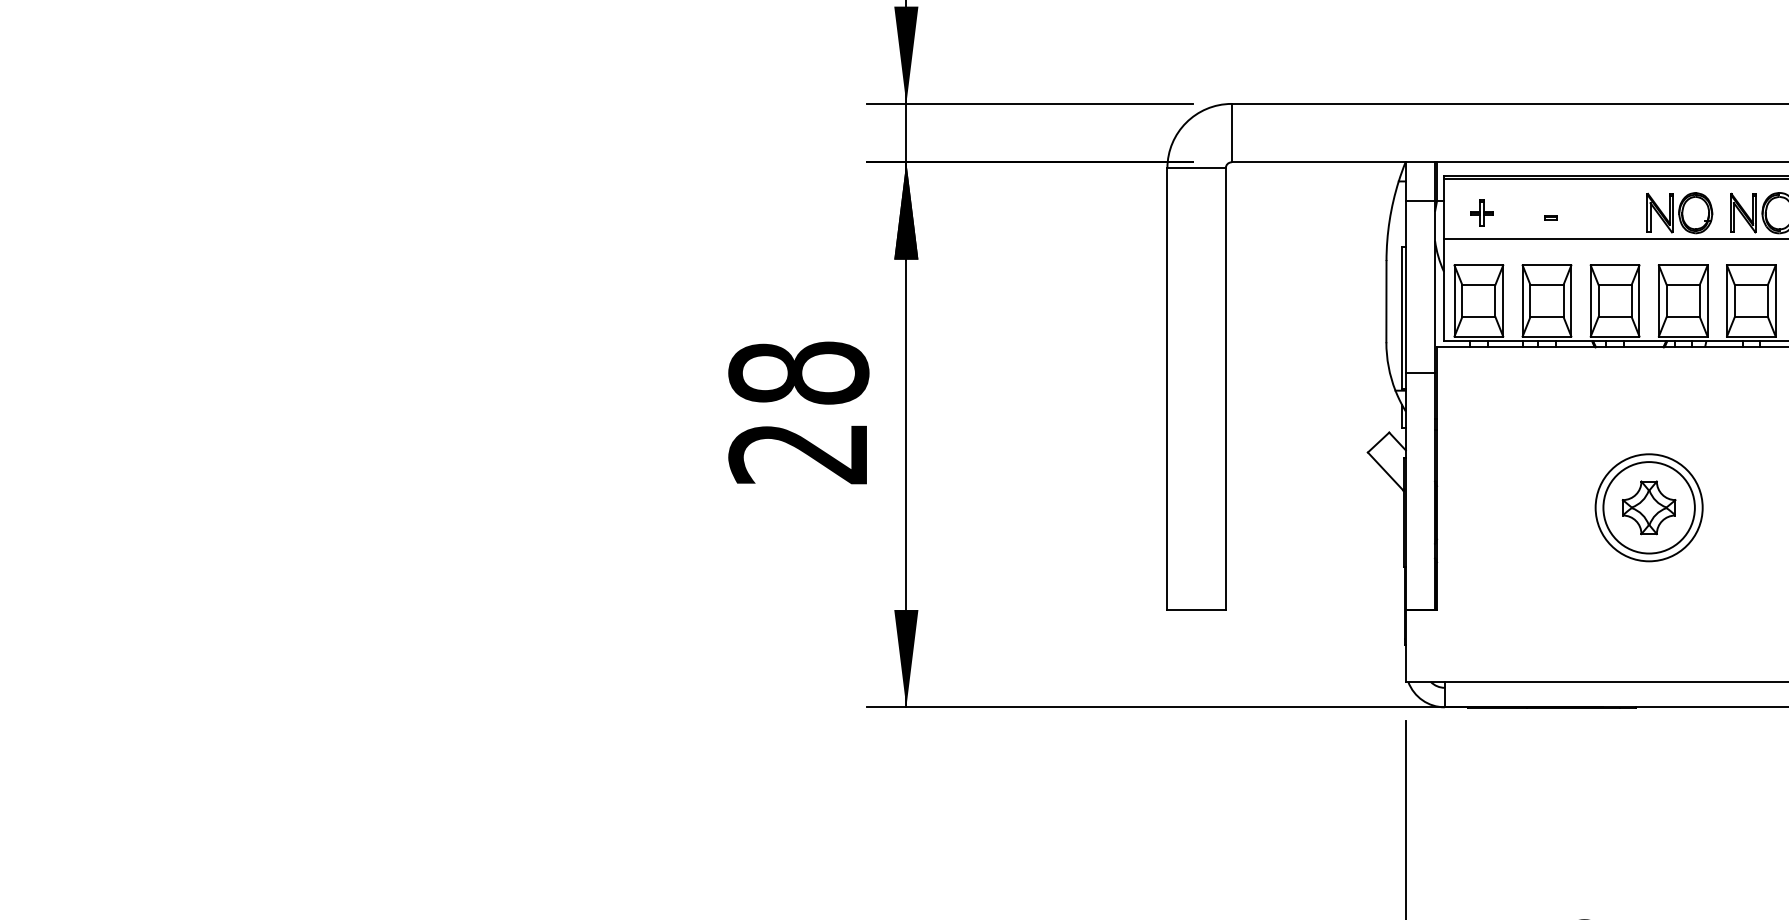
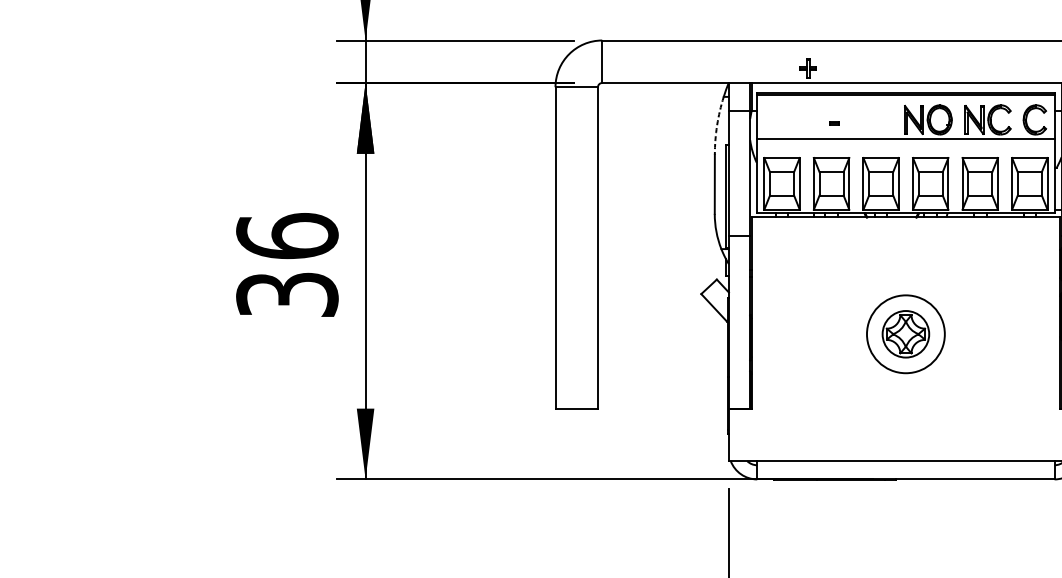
part: (1481, 212) -> (807, 67), moved
arc: (1389, 220) -> (717, 125), solid -> dashed
text: (798, 412) -> (287, 264), 28 -> 36
circle: (1648, 507) -> (905, 334), size x0.7

